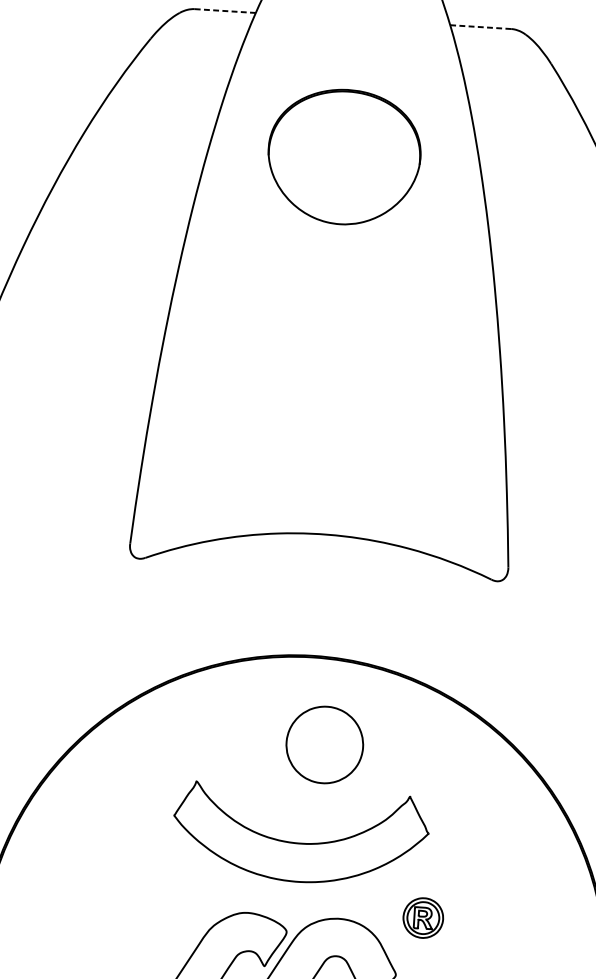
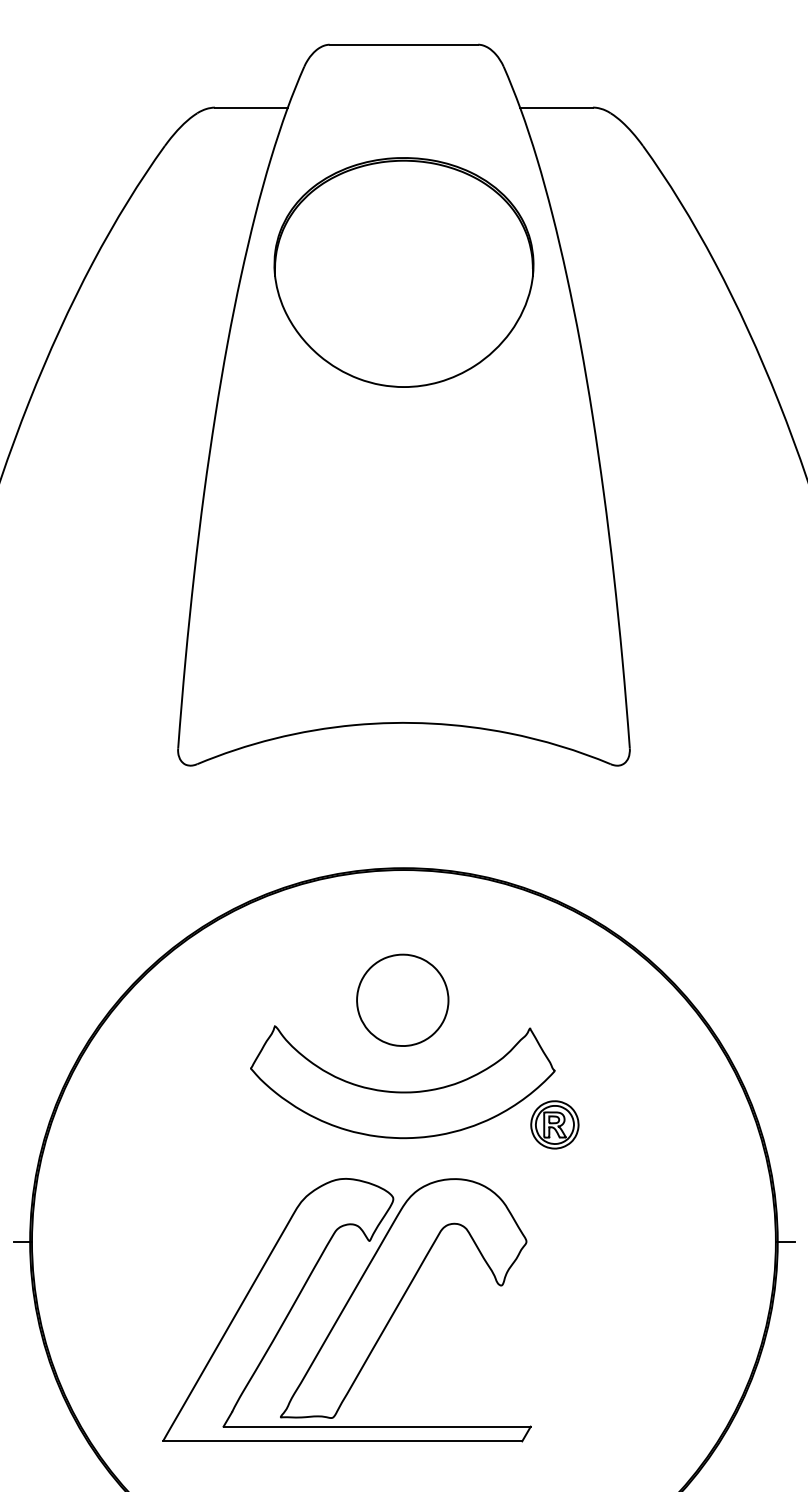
line: (225, 10) -> (251, 107), dashed -> solid
line: (480, 27) -> (556, 107), dashed -> solid
part: (343, 157) -> (403, 272), size x1.43
part: (324, 744) -> (402, 999), moved
part: (423, 917) -> (554, 1124), moved

